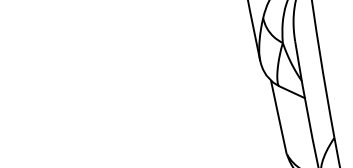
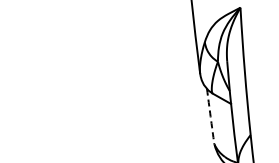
arc: (278, 117) -> (210, 116), solid -> dashed

